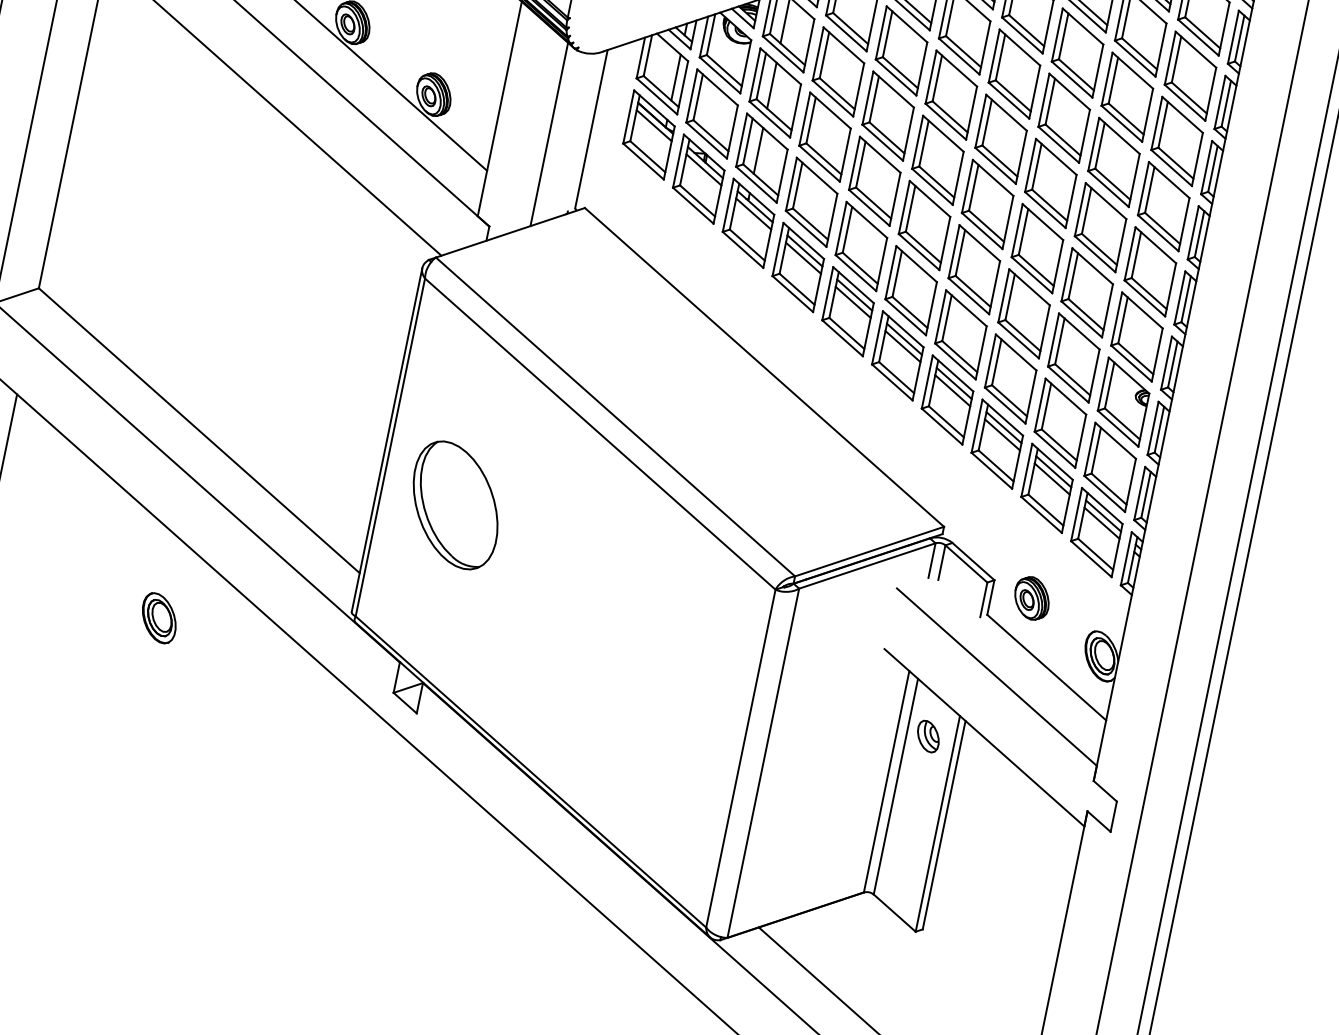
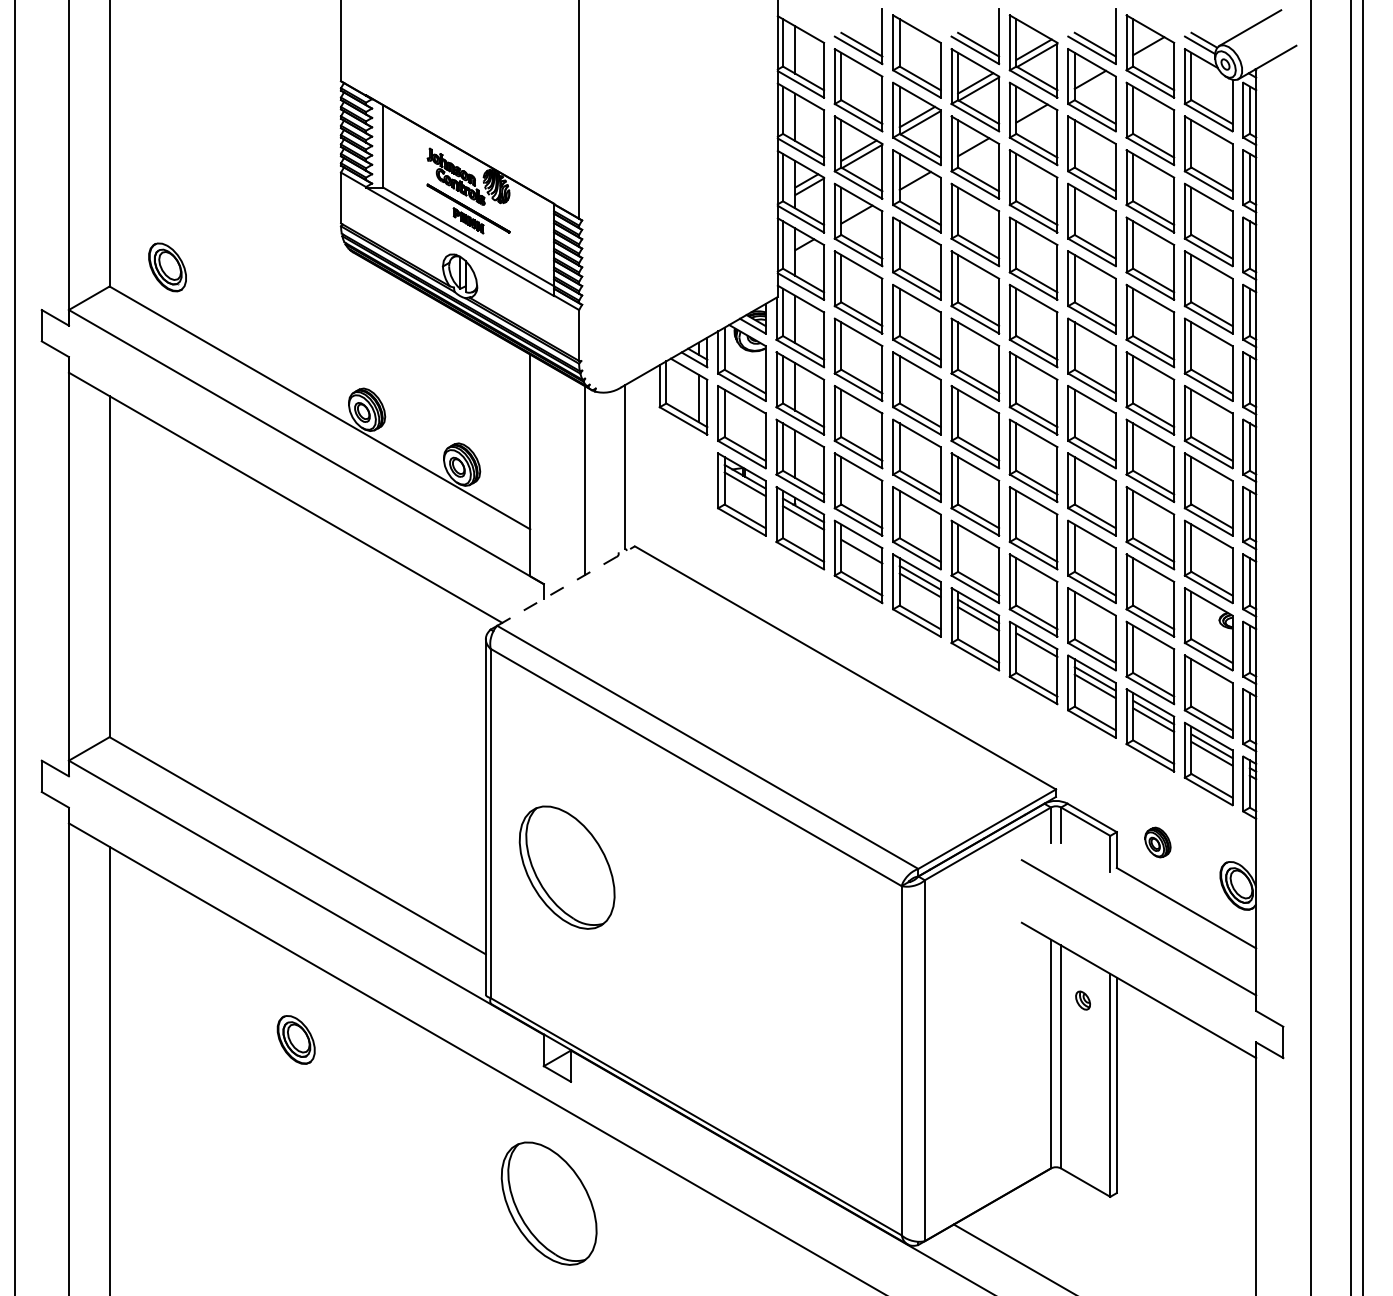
part: (649, 134) -> (683, 460), removed
line: (510, 232) -> (566, 585), solid -> dashed
line: (804, 251) -> (861, 544), removed
line: (952, 390) -> (1036, 652), removed
part: (1031, 598) -> (1157, 842), size x0.7
part: (927, 736) -> (1082, 1000), size x0.6
part: (370, 826) -> (548, 1203), added

